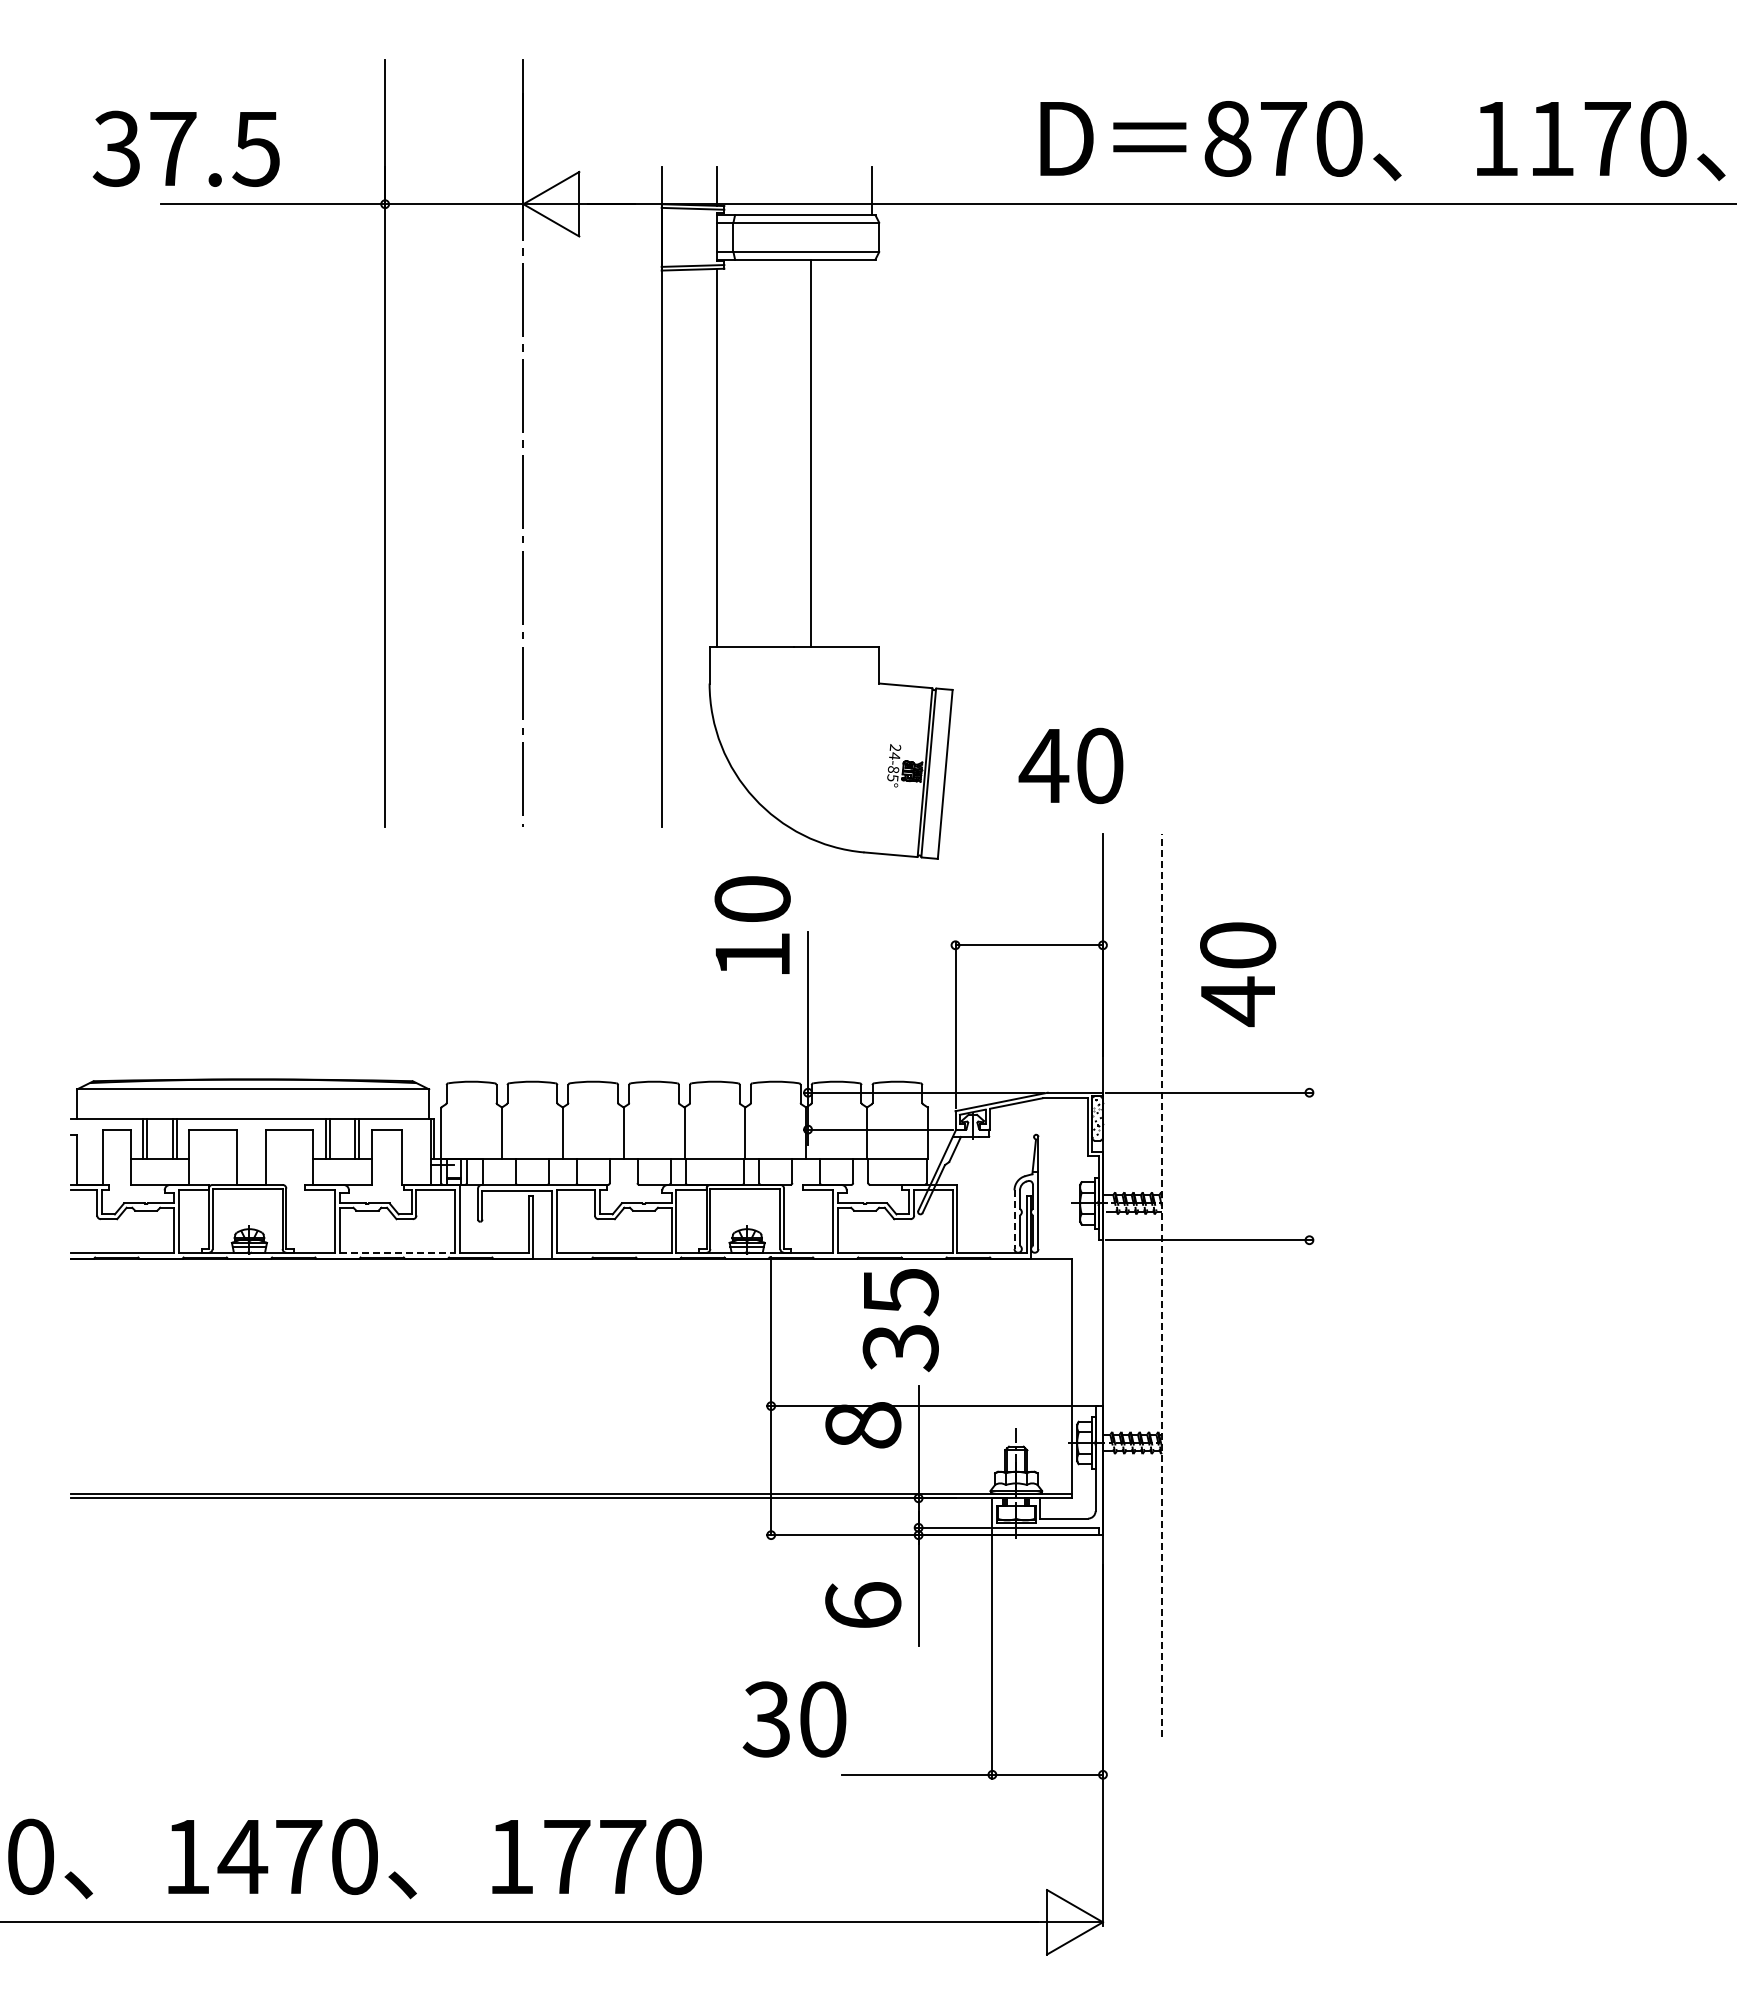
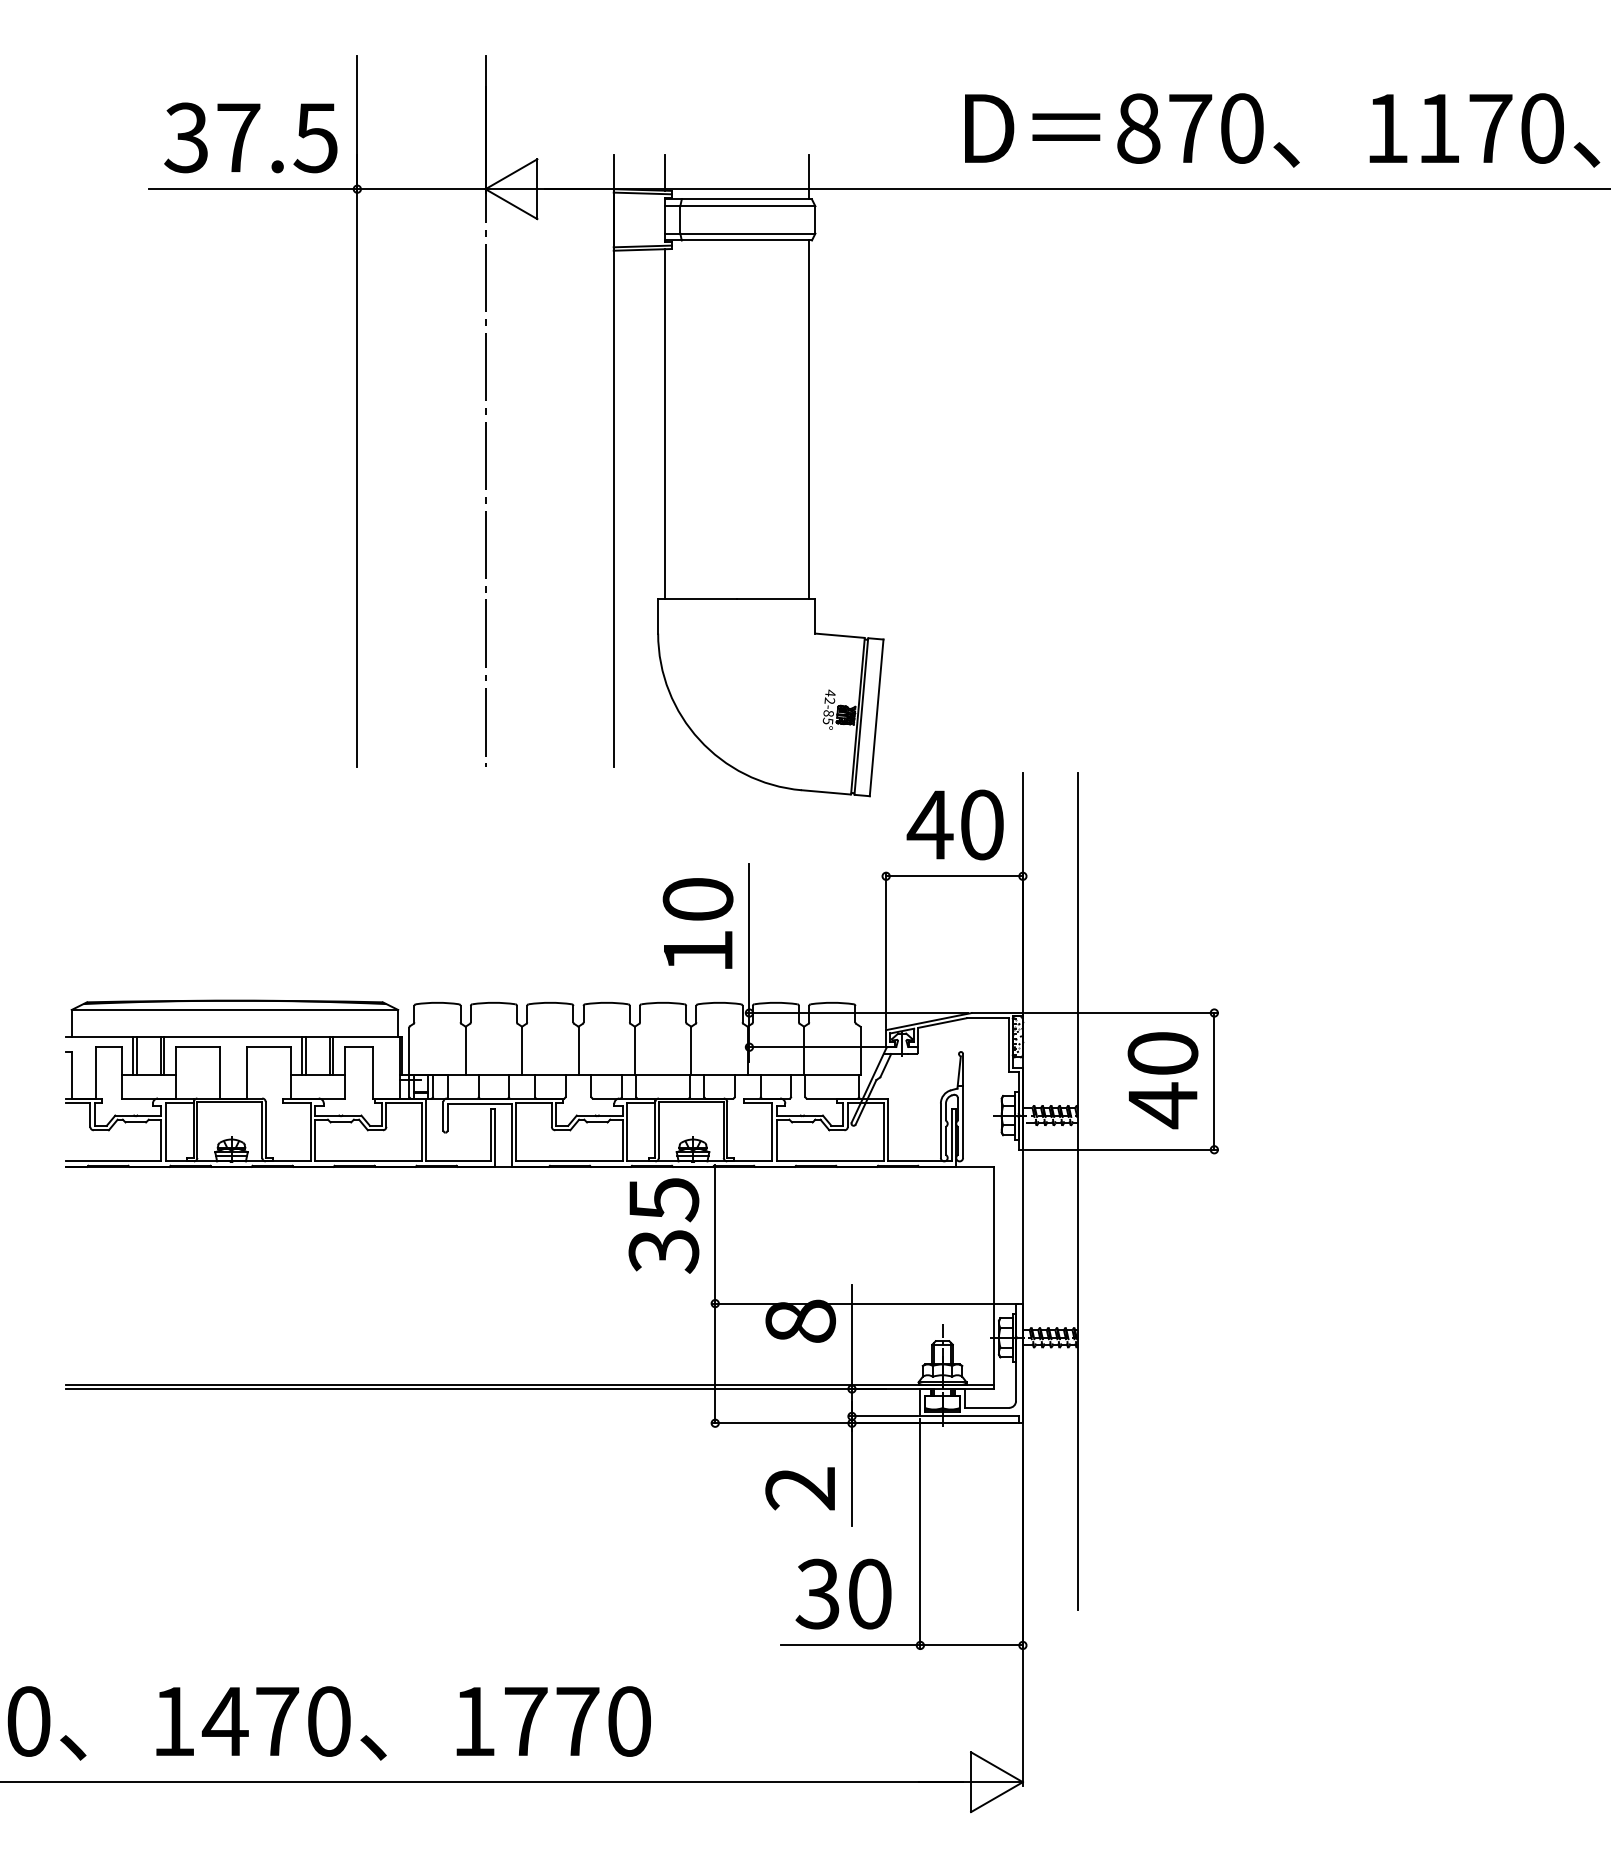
text: (185, 148) -> (250, 137), moved
line: (810, 452) -> (808, 419), moved
text: (895, 751) -> (830, 696), 24-85° -> 42-85°
text: (1070, 765) -> (954, 824), moved
text: (752, 924) -> (697, 922), moved
text: (1238, 974) -> (1163, 1080), moved
line: (1309, 1166) -> (1214, 1081), added
line: (1014, 1220) -> (940, 1131), dashed -> solid
line: (397, 1252) -> (368, 1161), dashed -> solid
line: (1161, 1285) -> (1077, 1191), dashed -> solid
text: (900, 1320) -> (663, 1226), moved
text: (863, 1605) -> (800, 1488), 6 -> 2
text: (794, 1719) -> (843, 1594), moved

